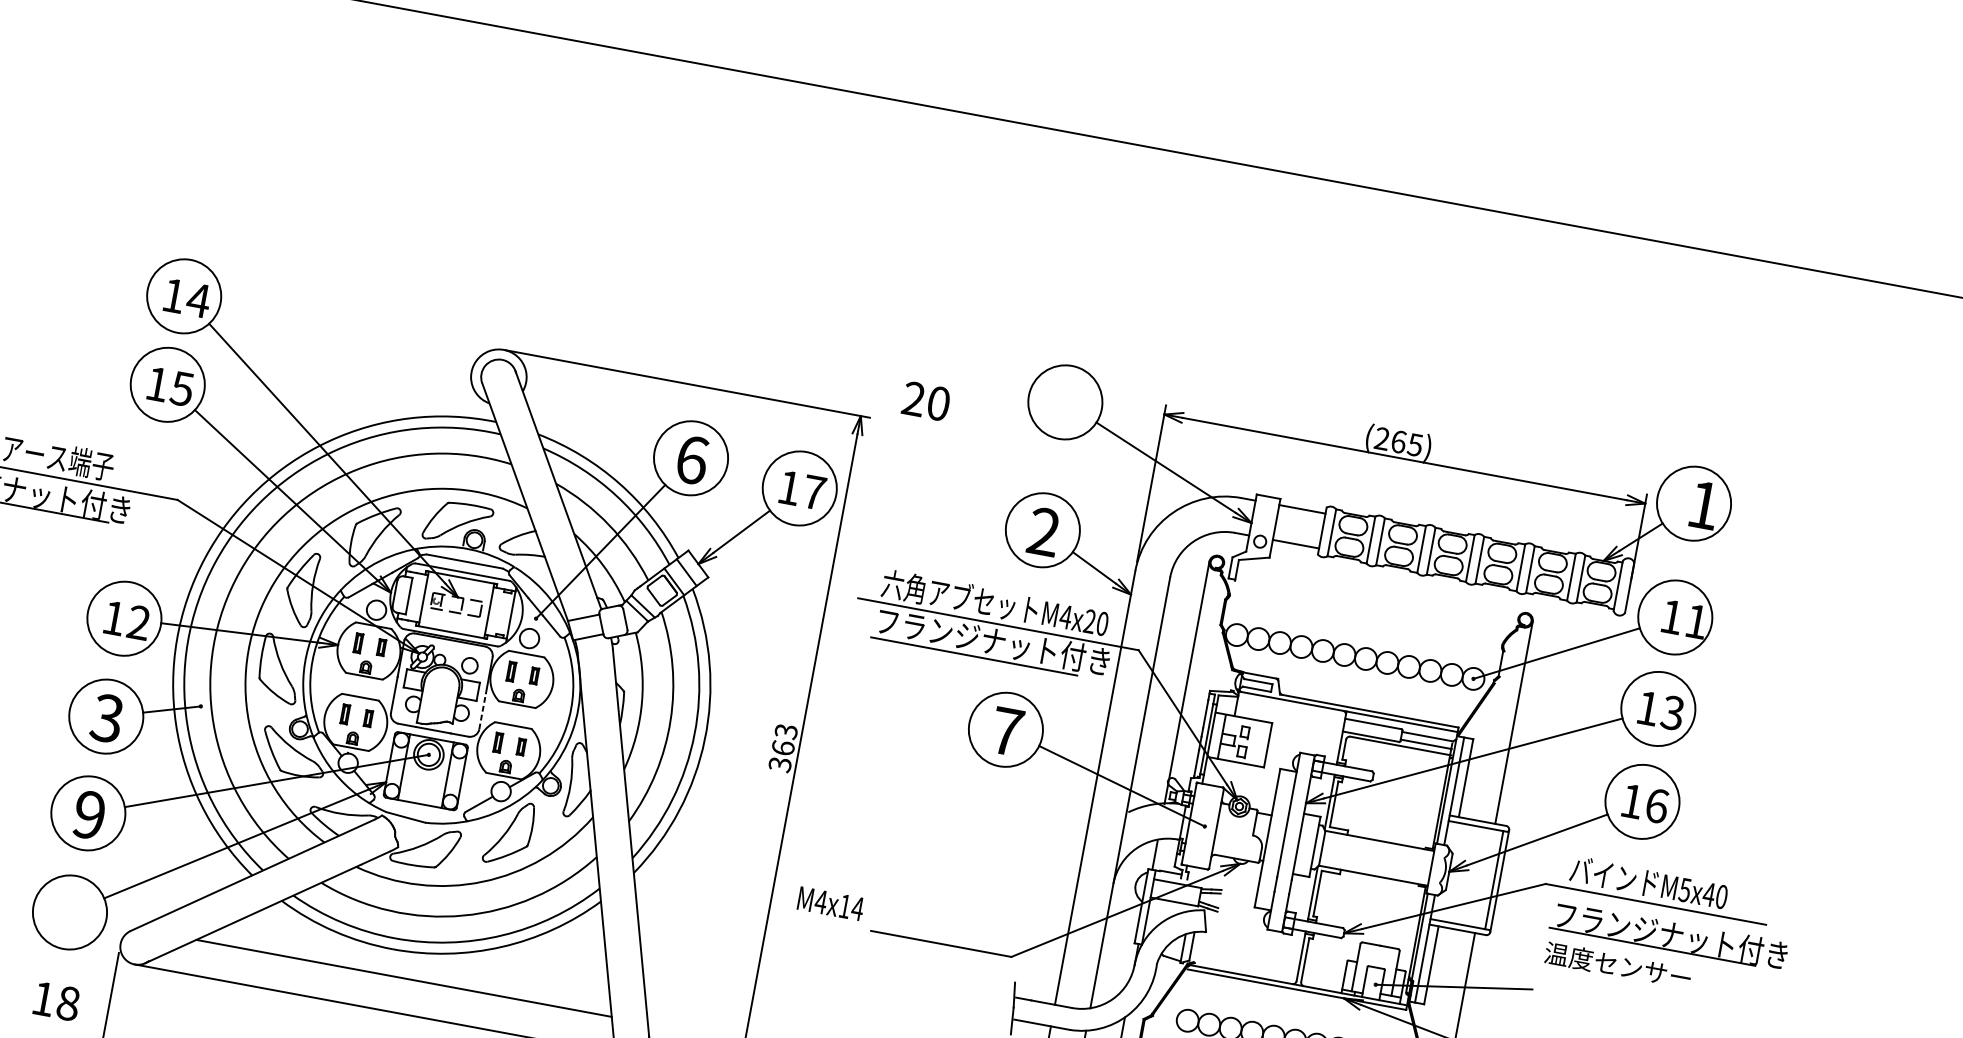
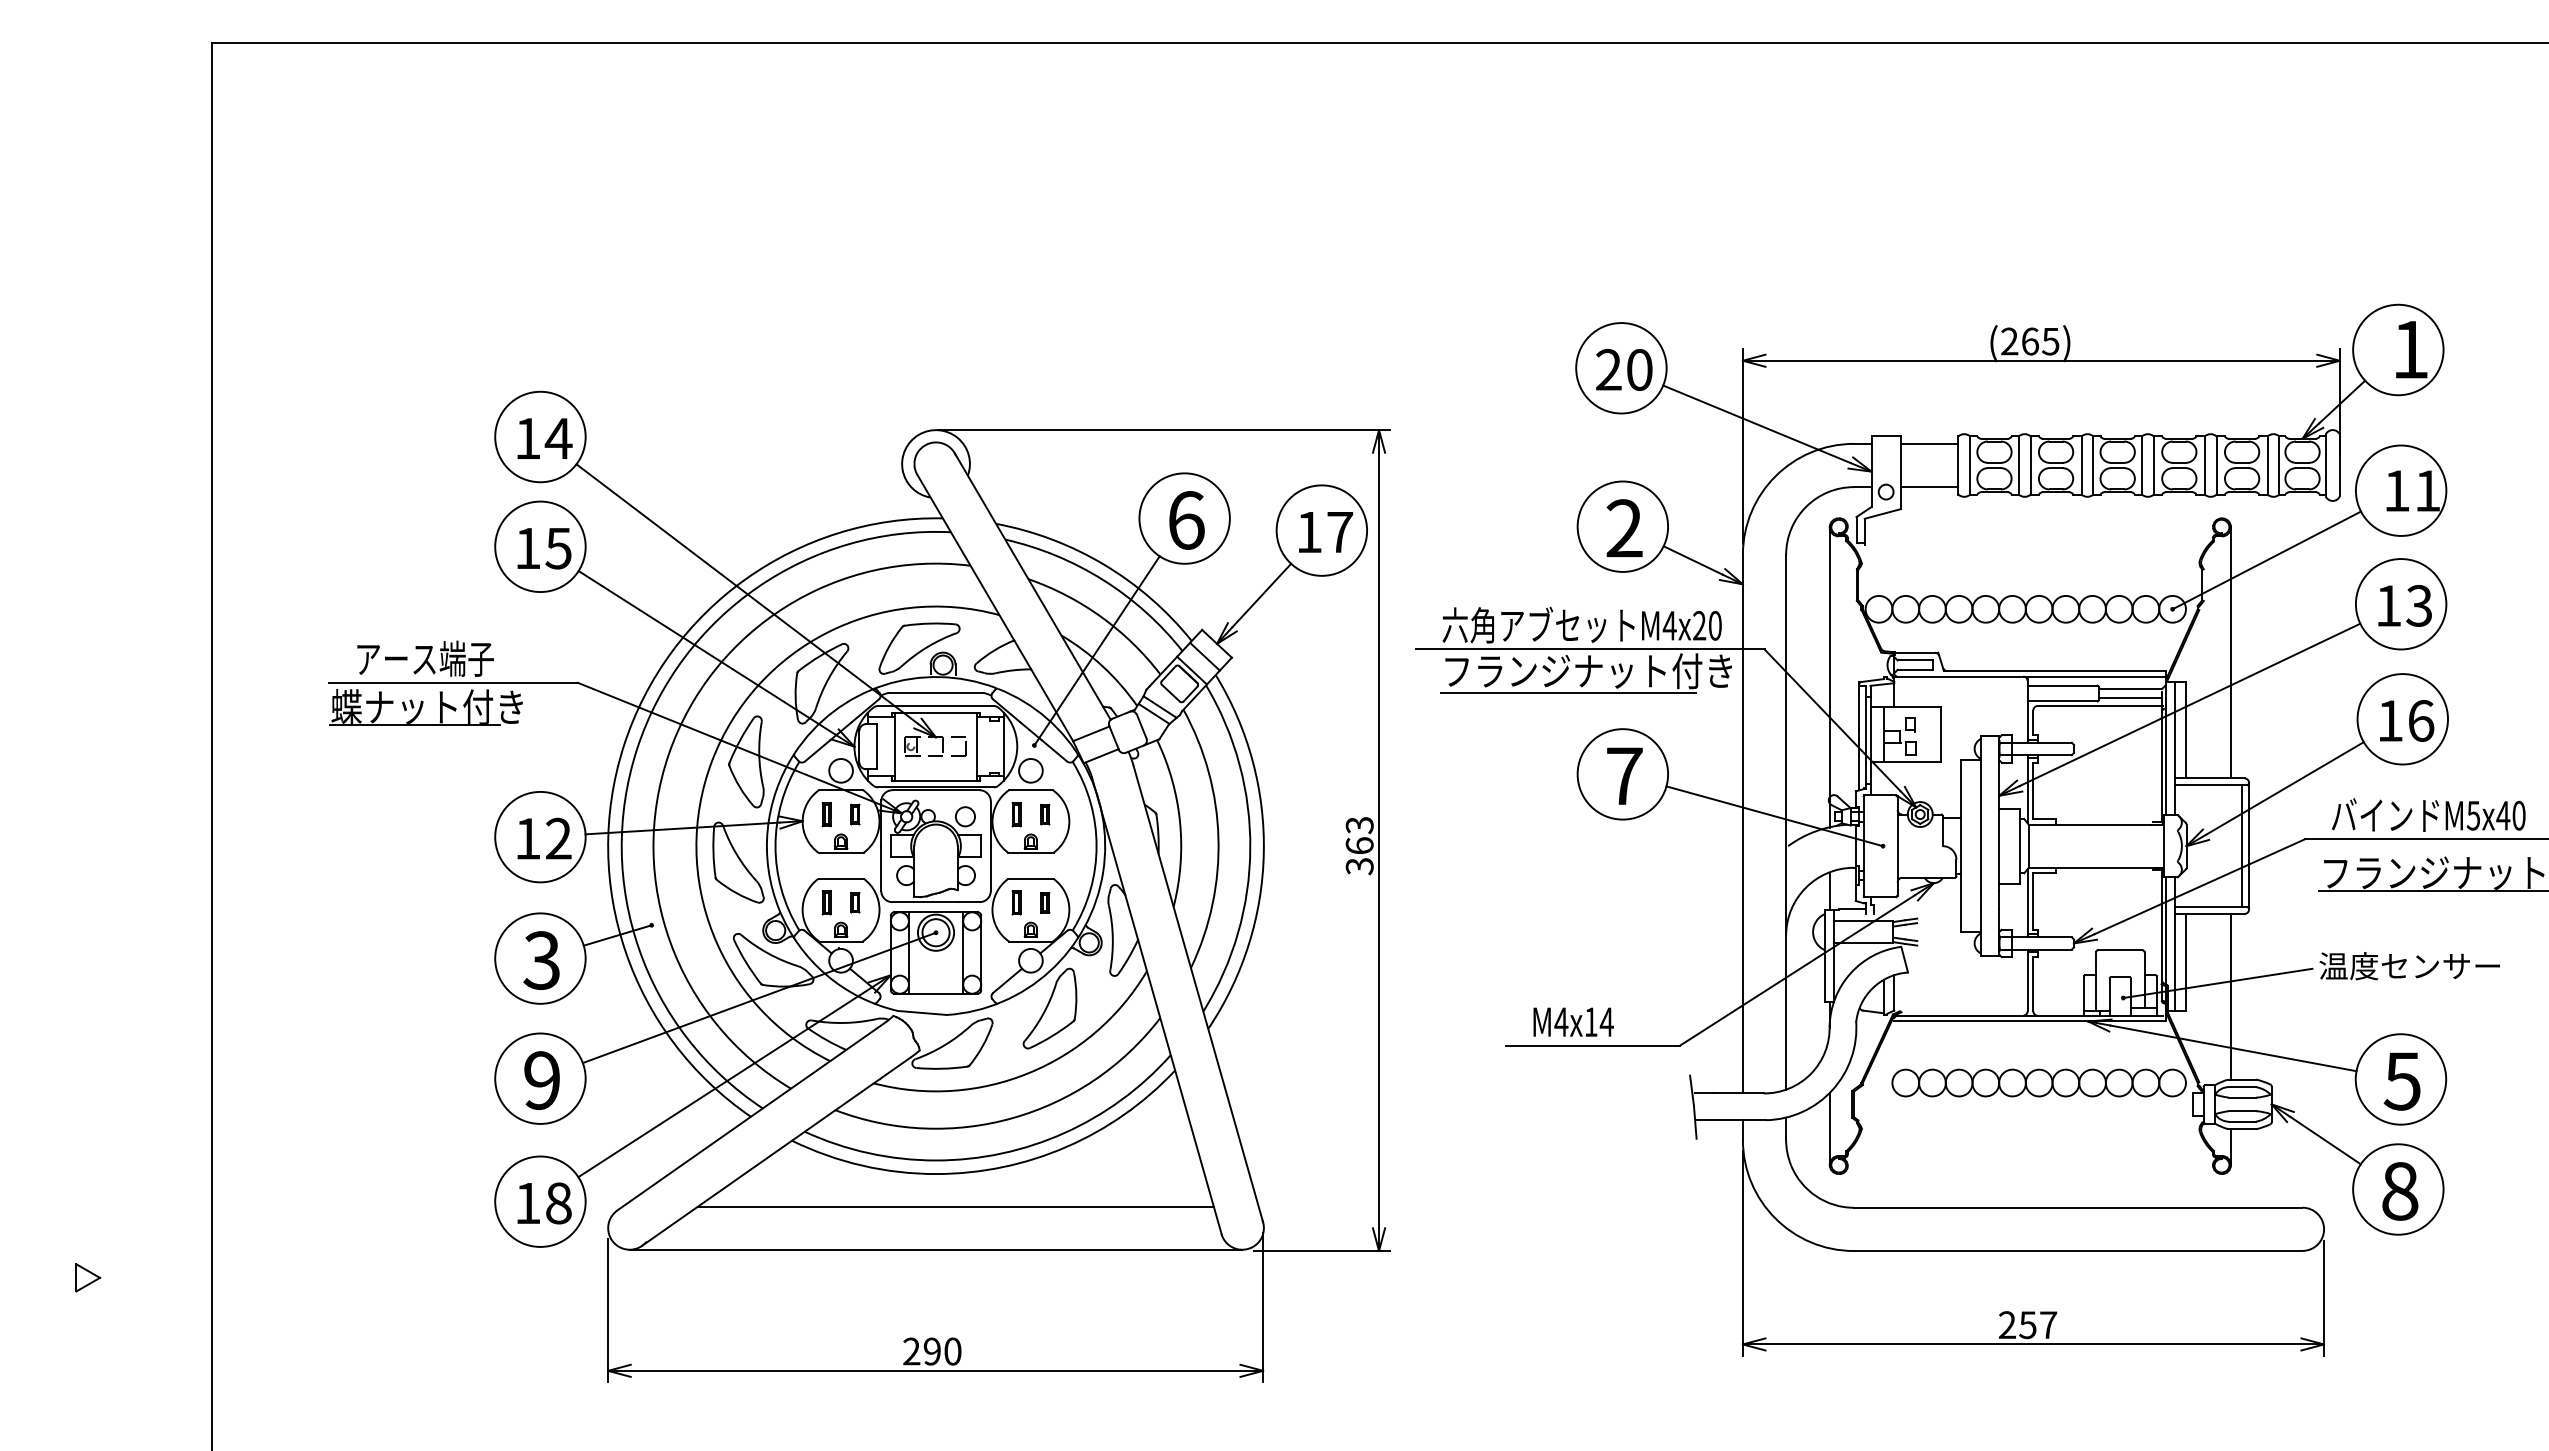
text: (926, 401) -> (1624, 369), moved
line: (482, 711) -> (990, 868), dashed -> solid
text: (830, 903) -> (1573, 1021), moved
text: (1617, 965) -> (2409, 966), moved
text: (56, 1001) -> (544, 1203), moved

